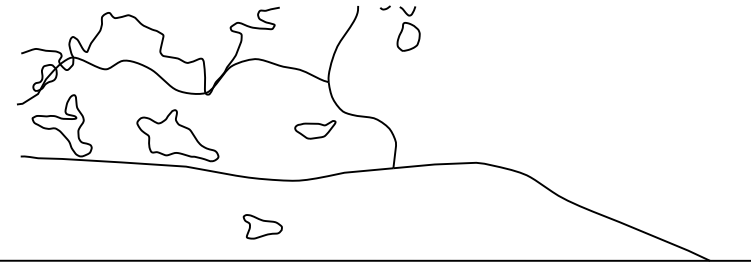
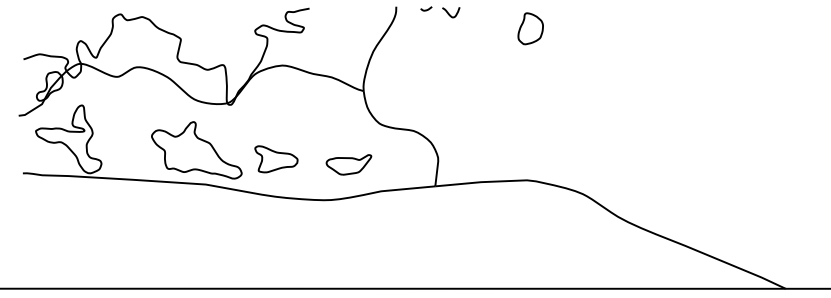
part: (408, 36) -> (530, 28), moved
part: (315, 129) -> (349, 164), moved
part: (262, 226) -> (276, 158), moved

